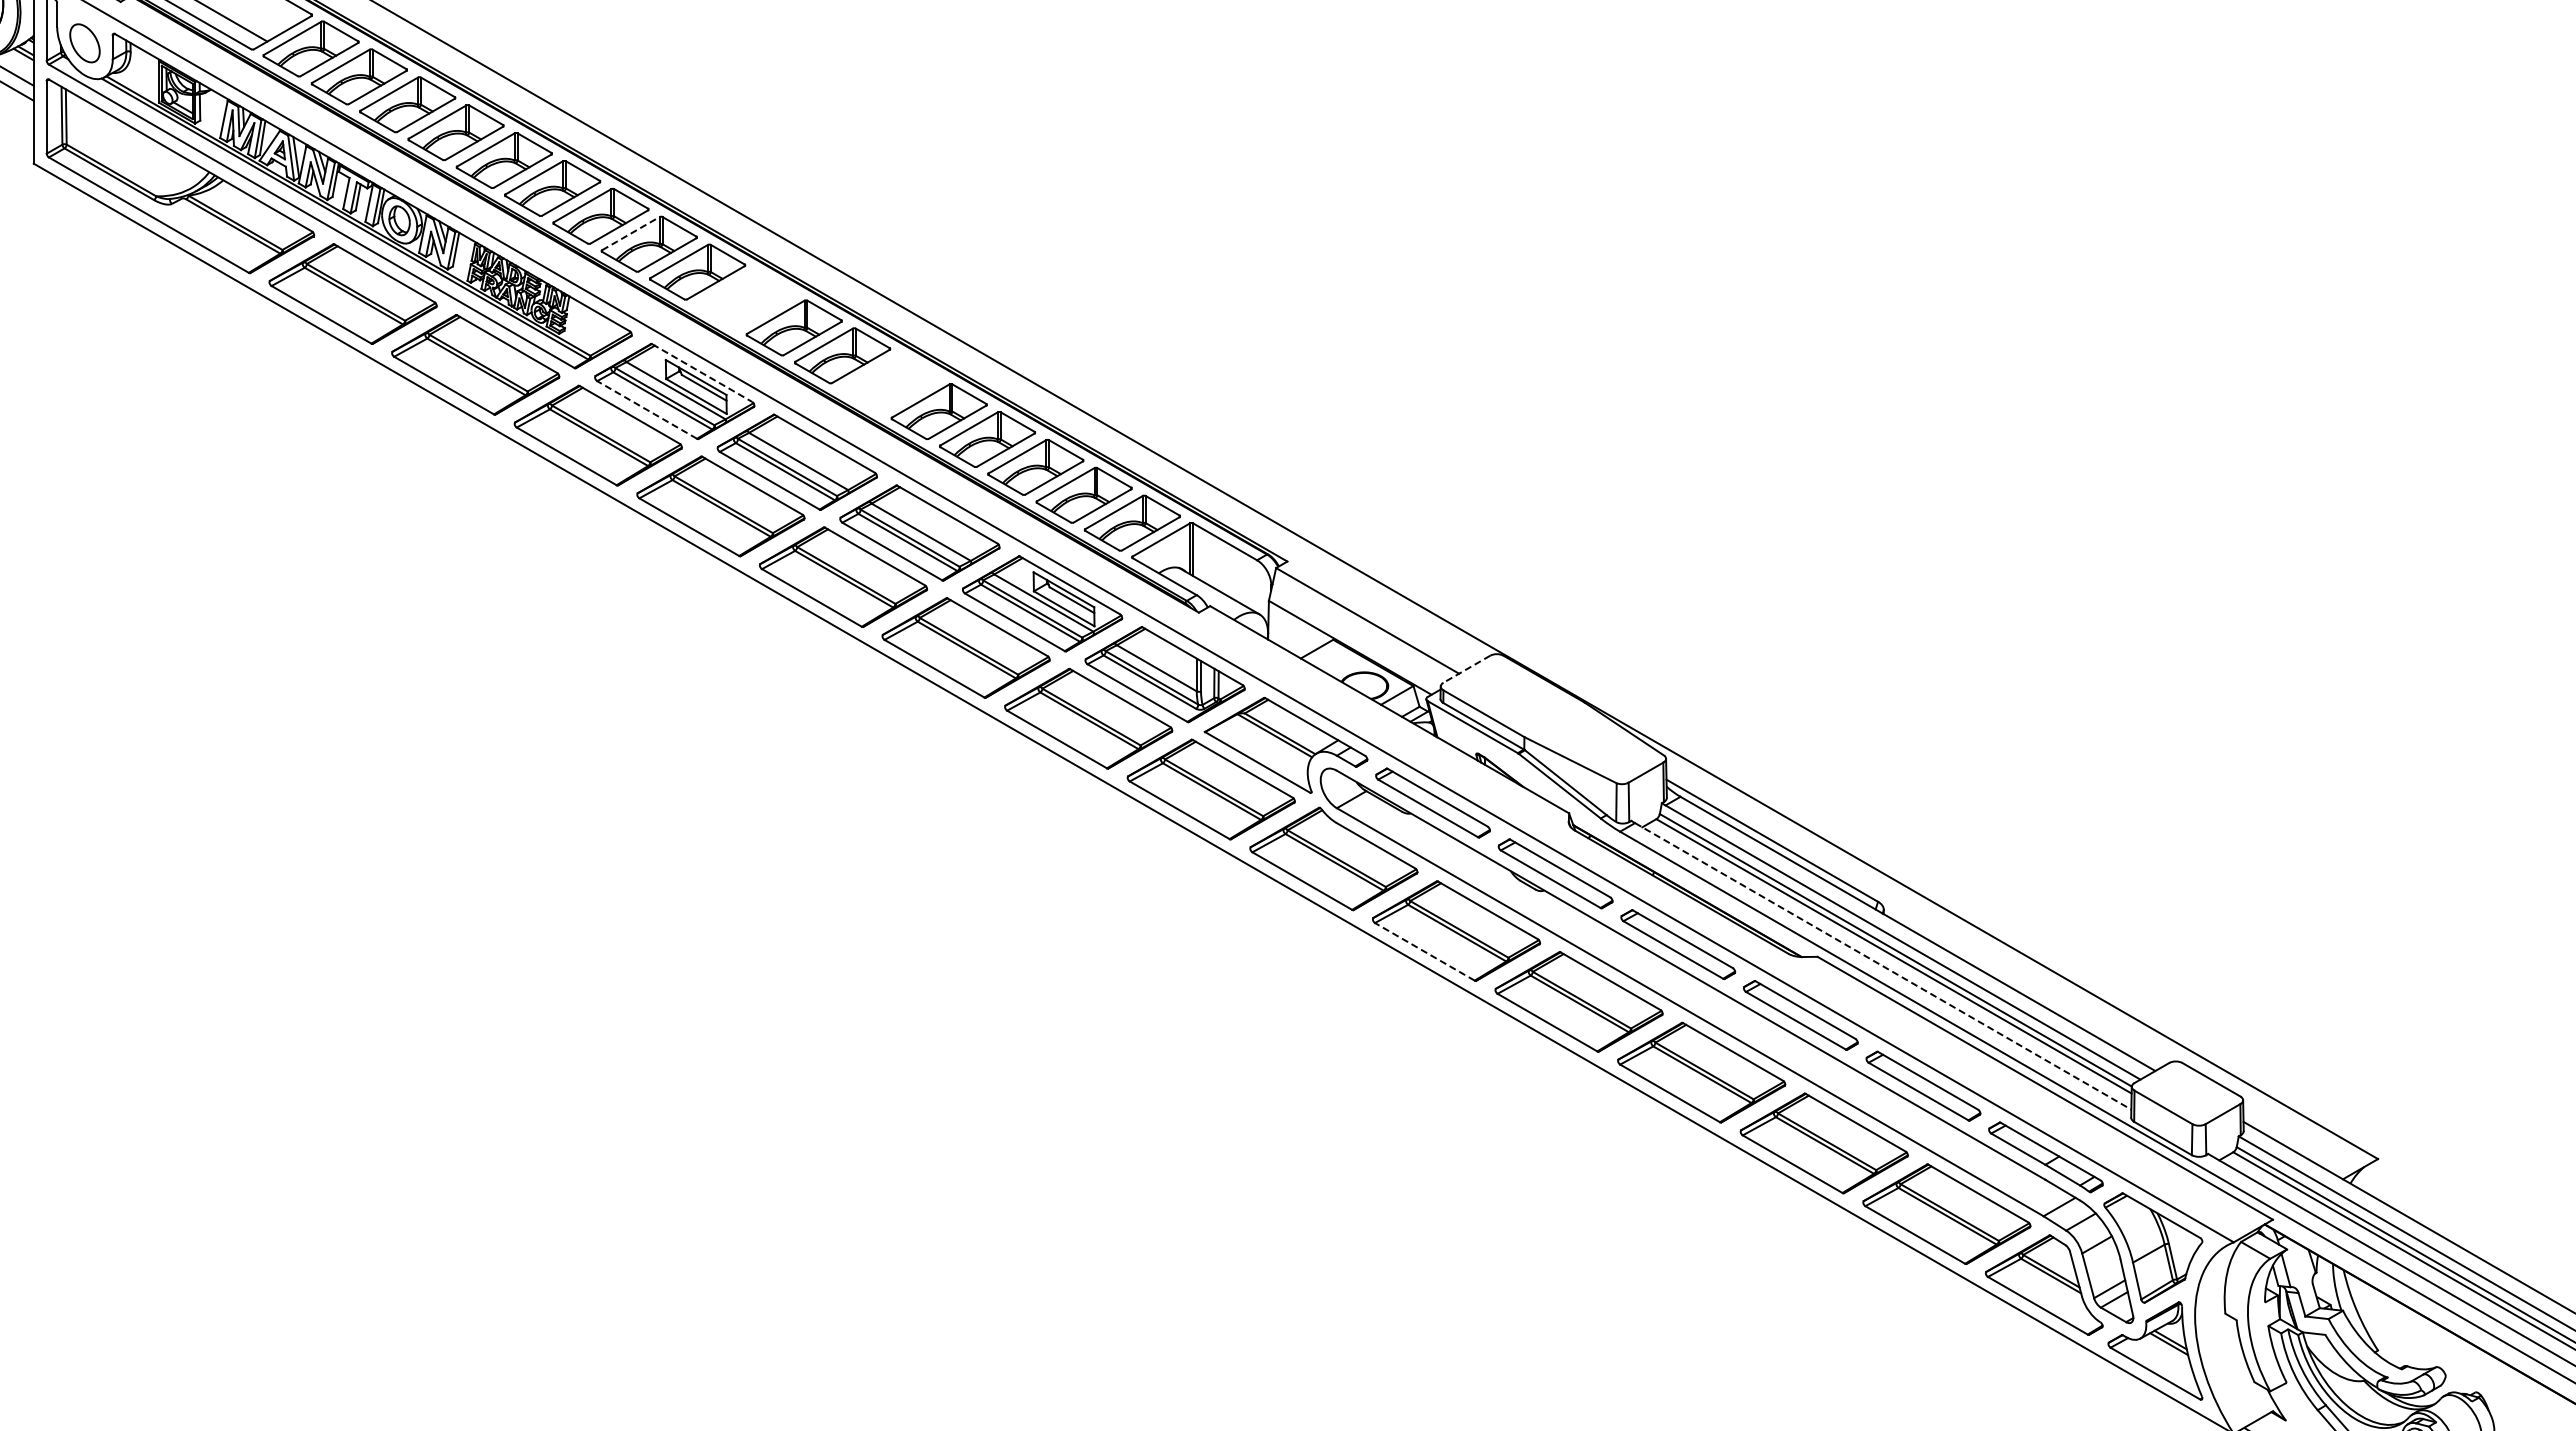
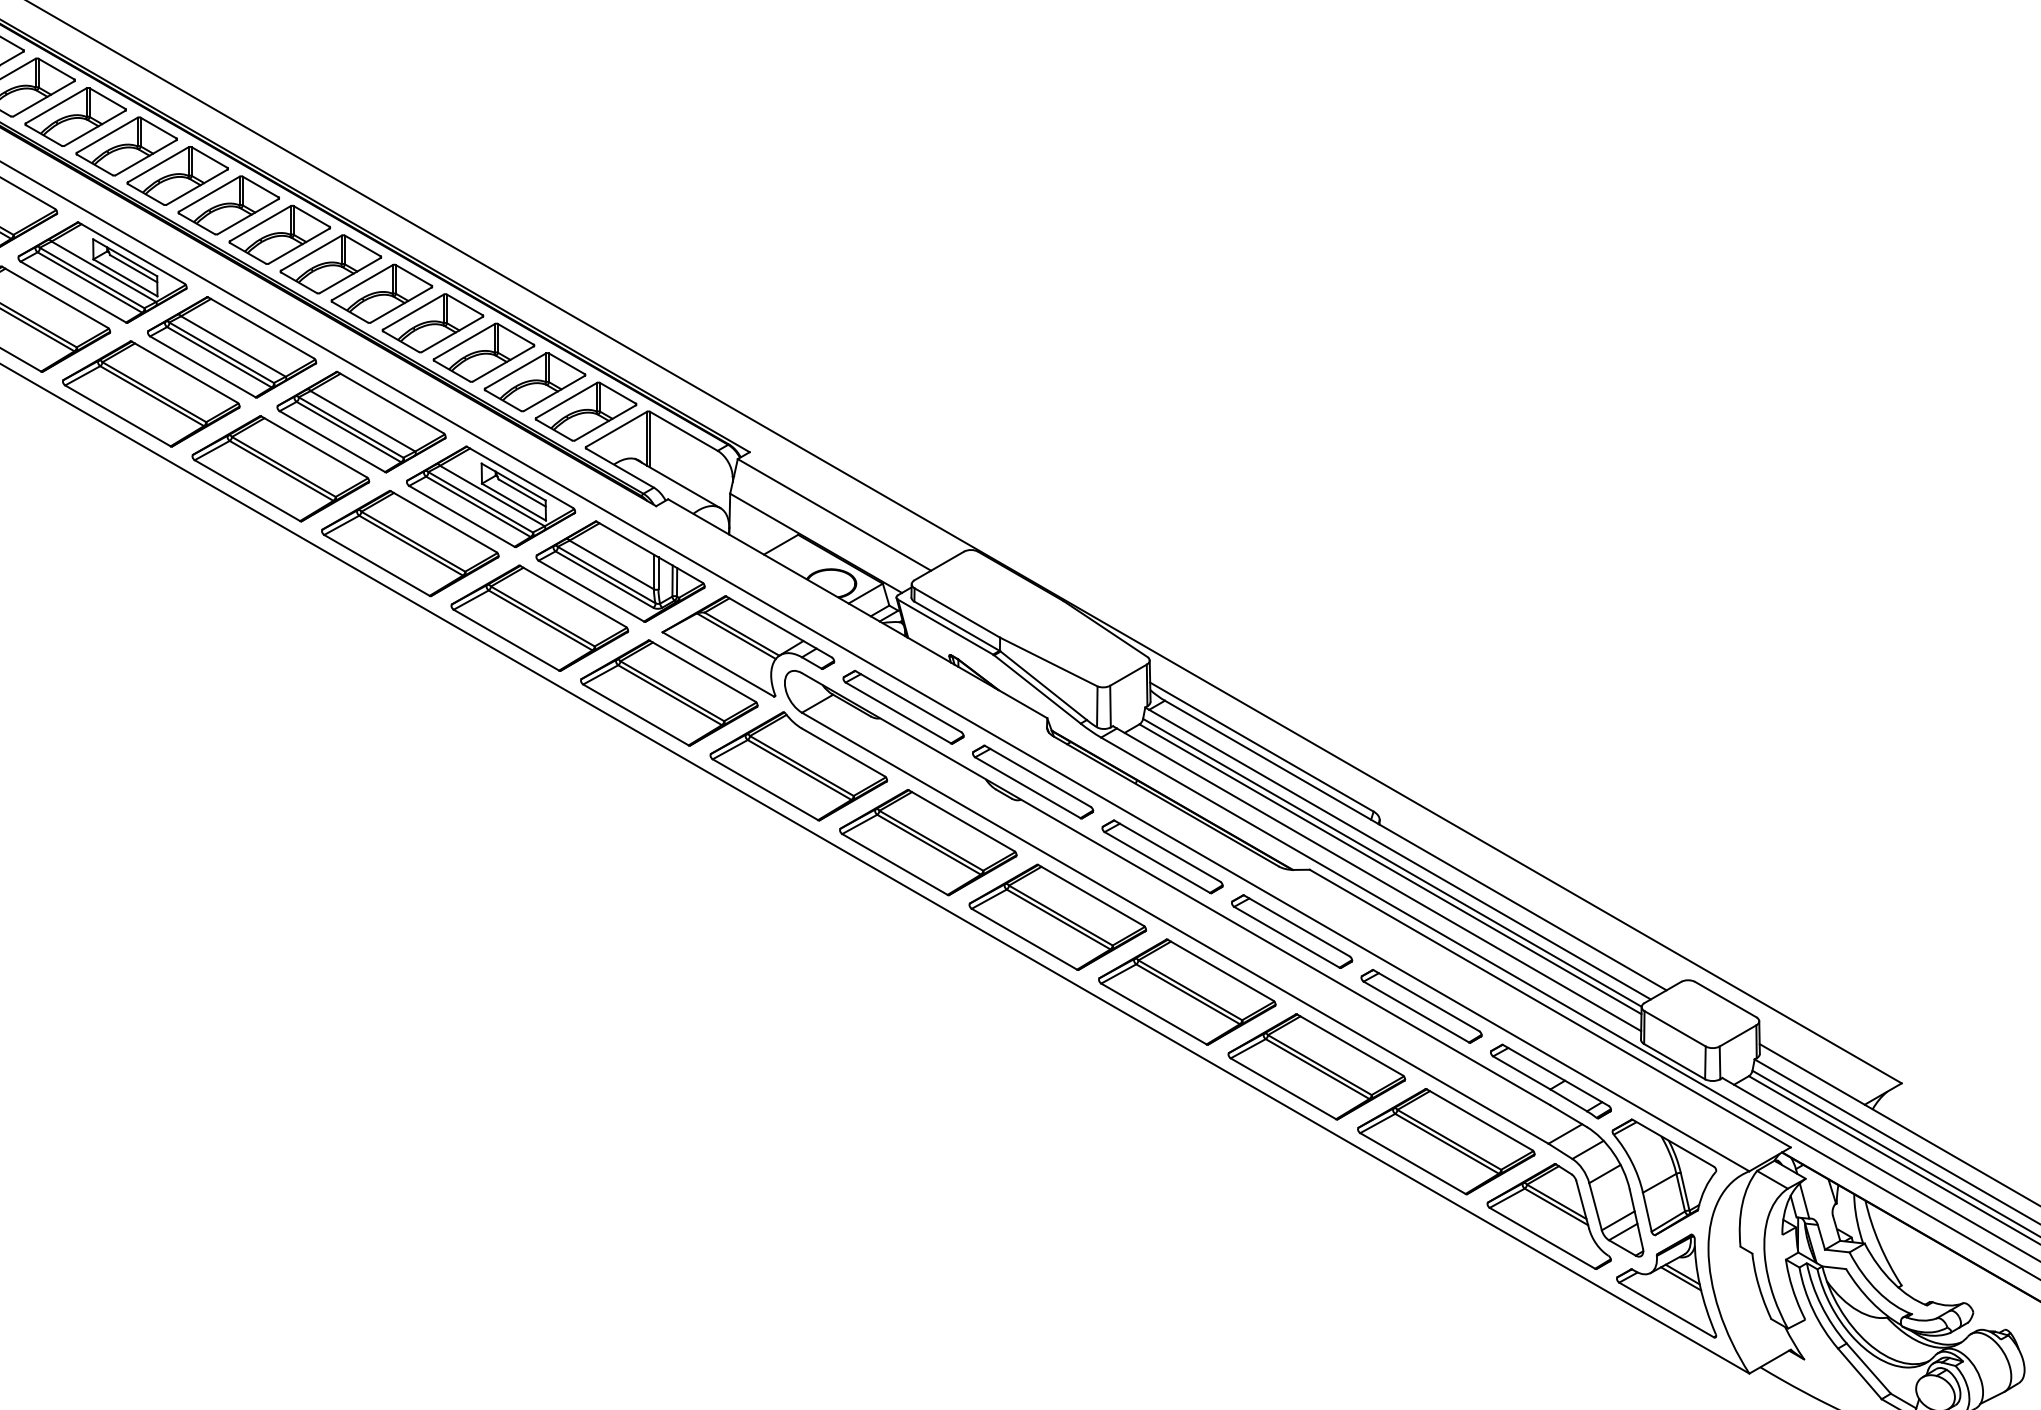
line: (631, 233) -> (56, 105), dashed -> solid
part: (745, 299) -> (177, 175), added
line: (702, 373) -> (131, 253), dashed -> solid
part: (890, 383) -> (330, 264), added
line: (647, 409) -> (73, 291), dashed -> solid
line: (1466, 669) -> (938, 566), dashed -> solid
line: (1424, 951) -> (894, 864), dashed -> solid
line: (1883, 966) -> (1379, 879), dashed -> solid

